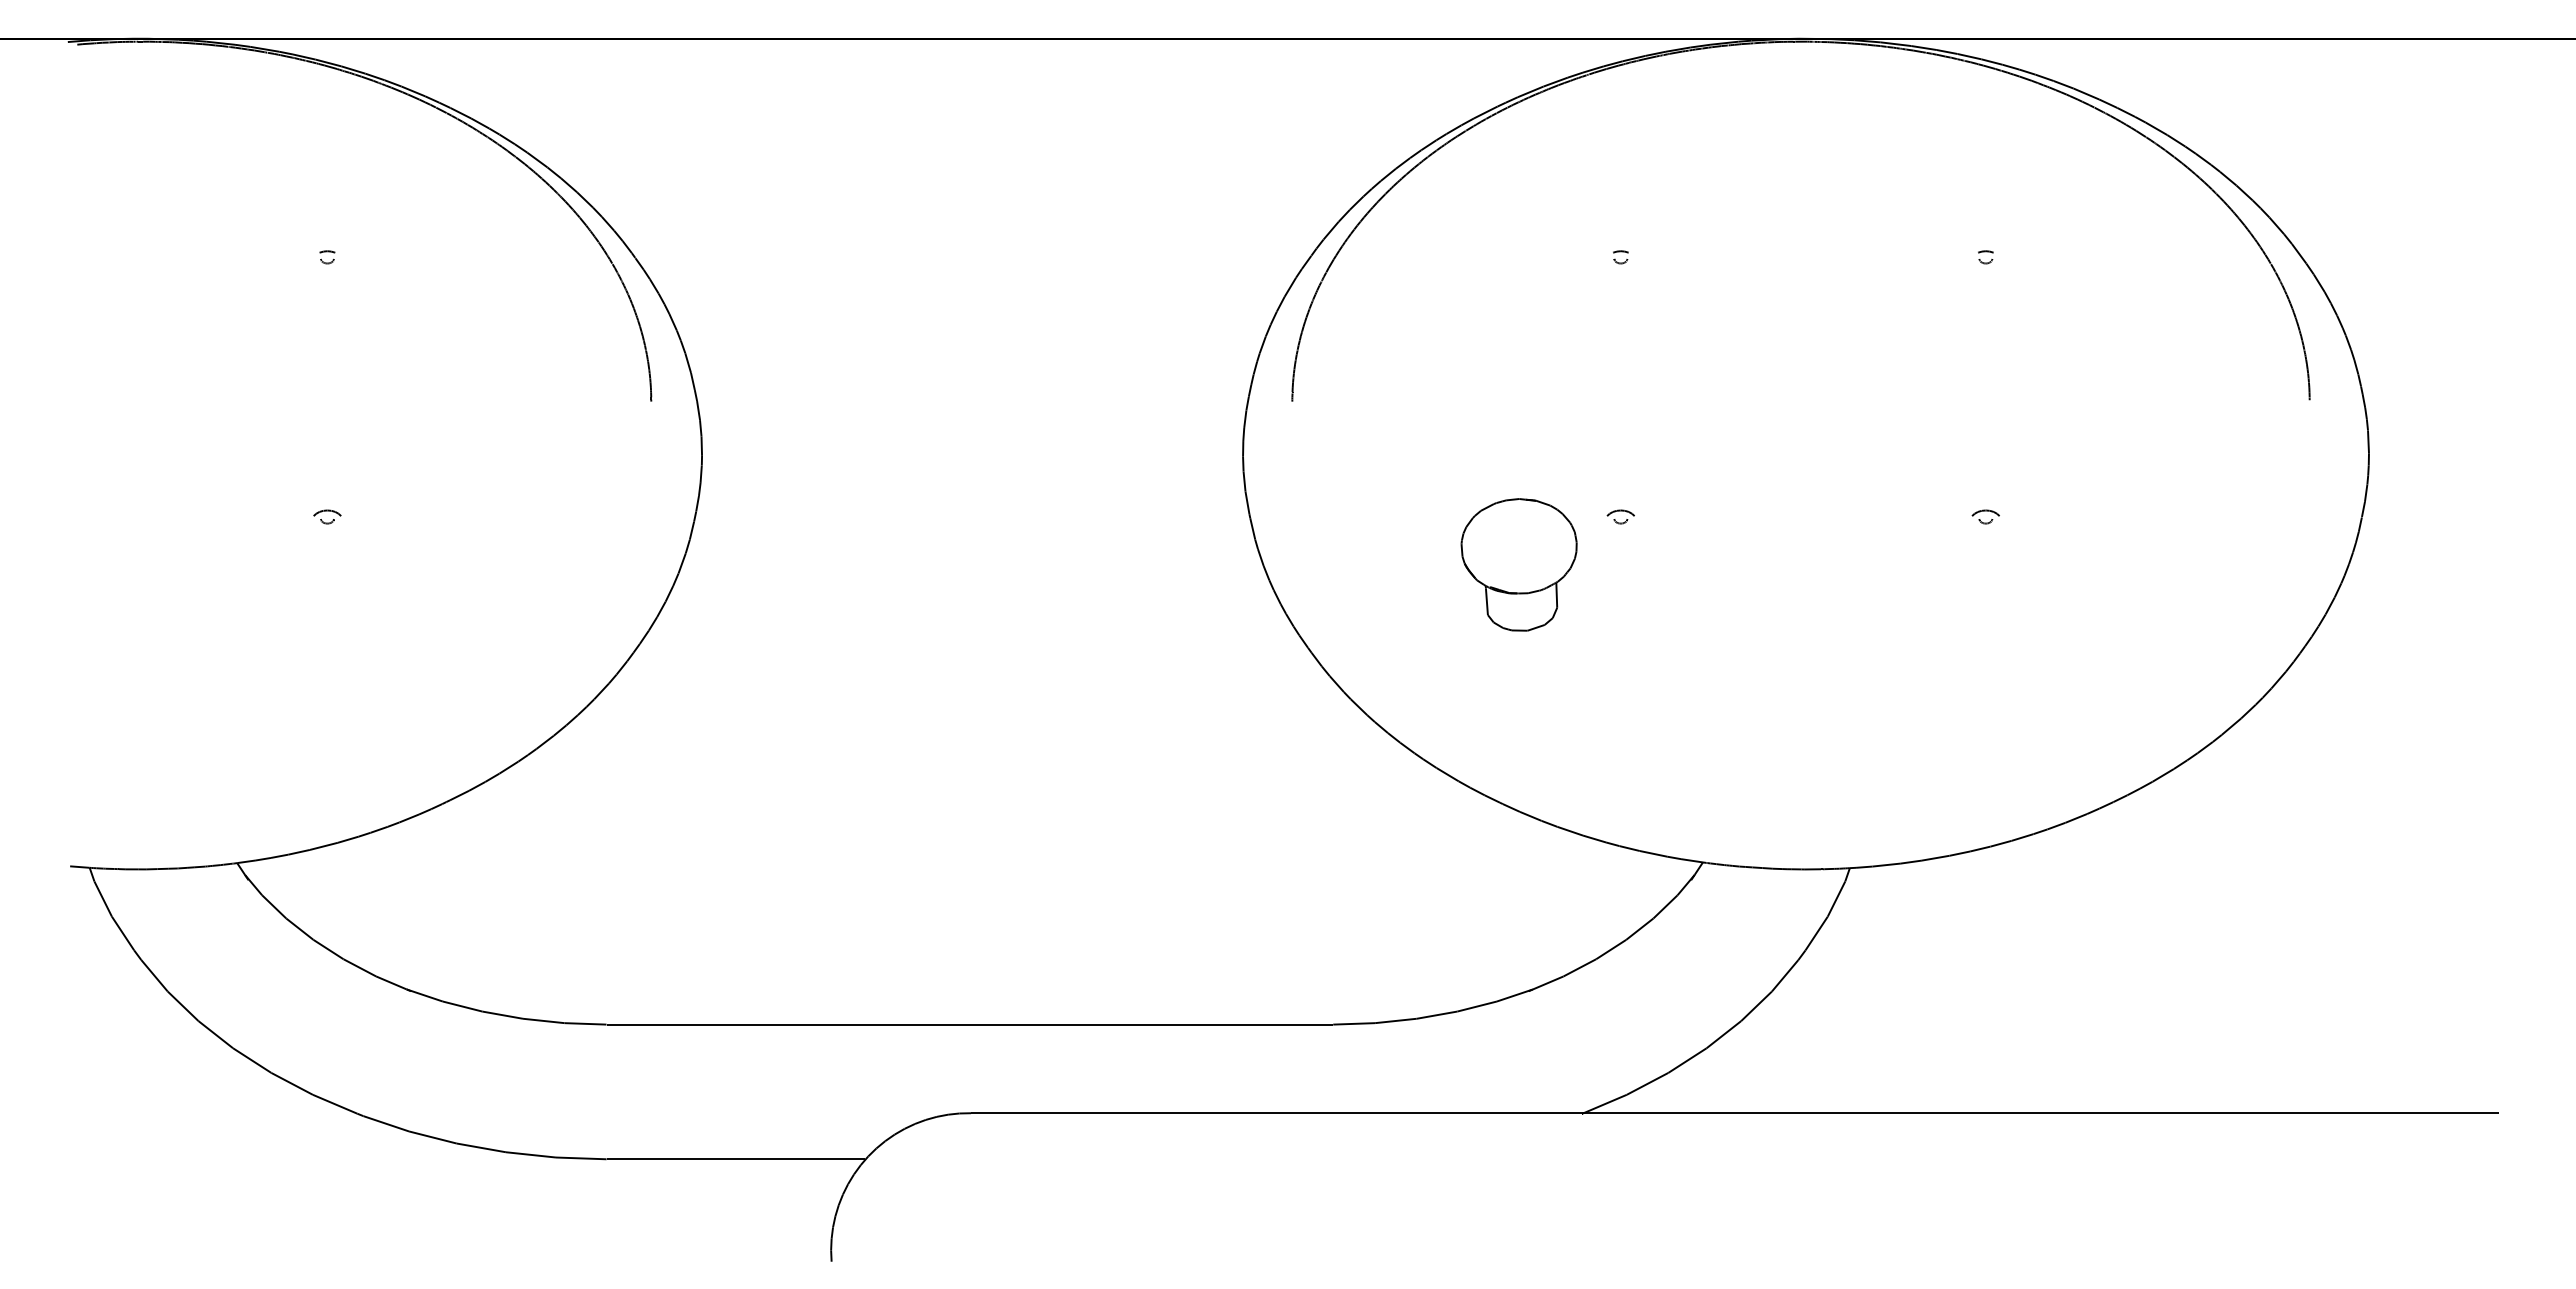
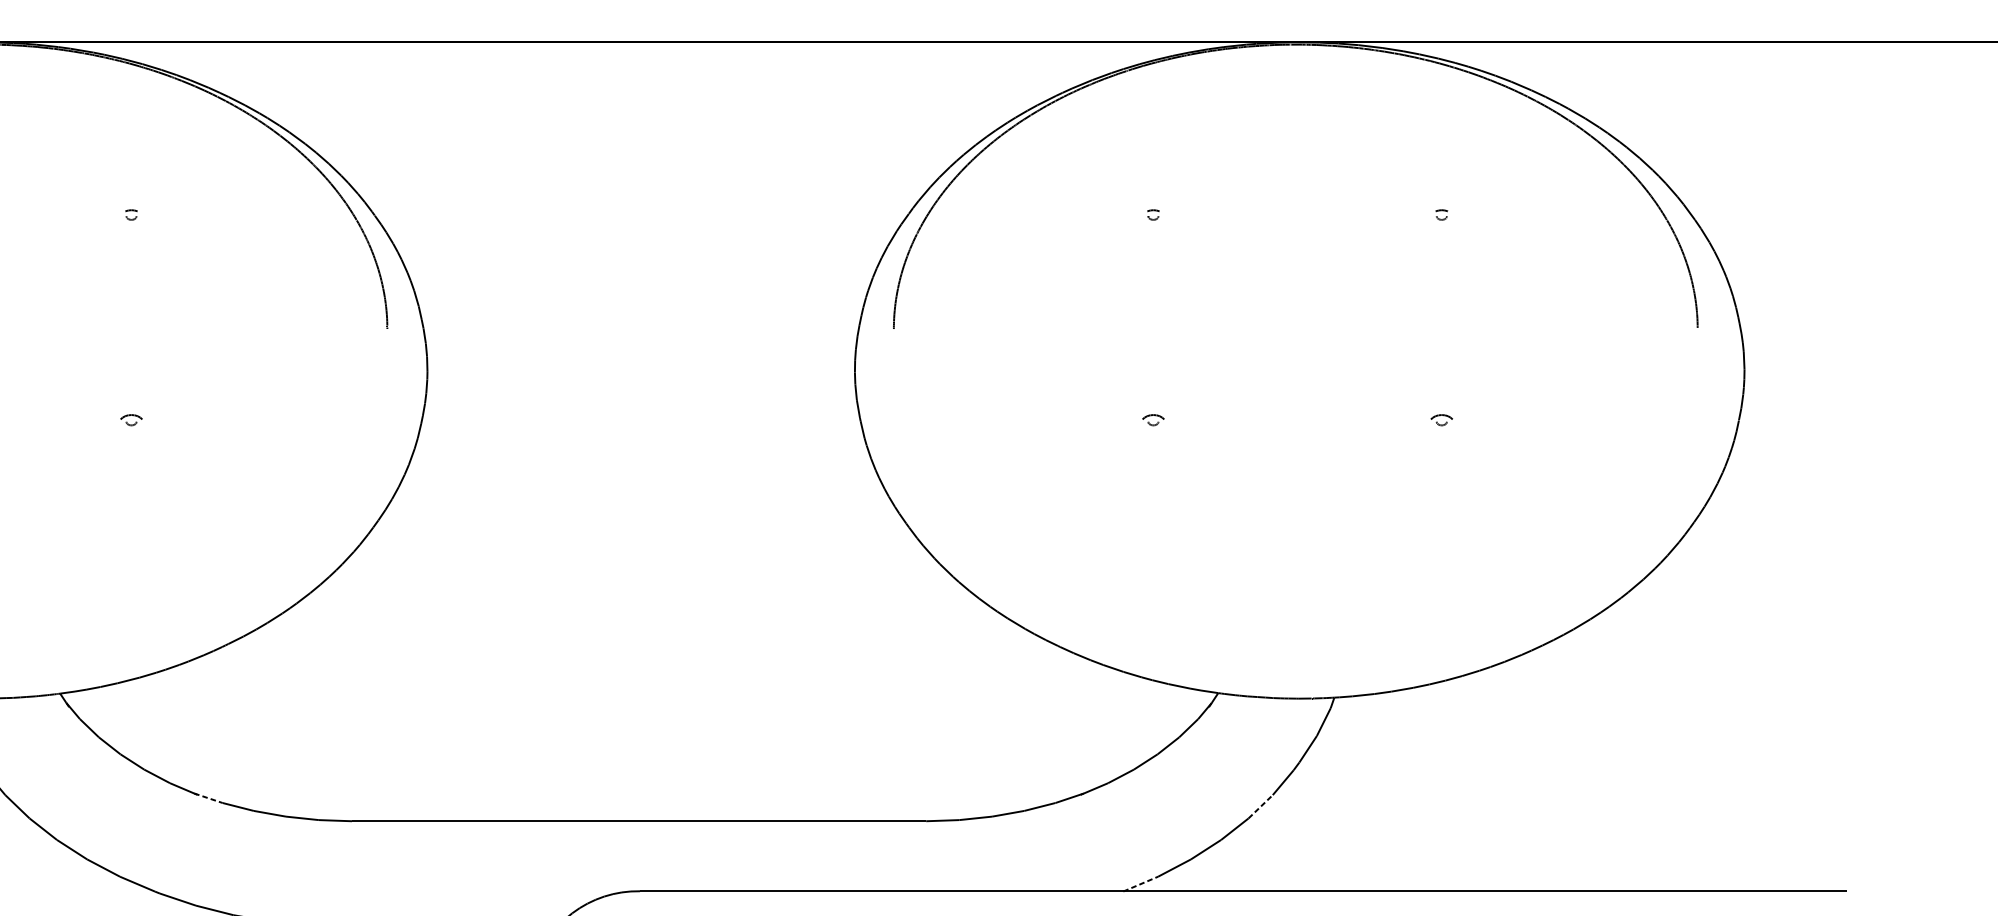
part: (1518, 564) -> (1072, 457), removed
line: (425, 995) -> (208, 798), solid -> dashed
line: (1756, 1005) -> (1260, 806), solid -> dashed
line: (1604, 1104) -> (1140, 884), solid -> dashed

